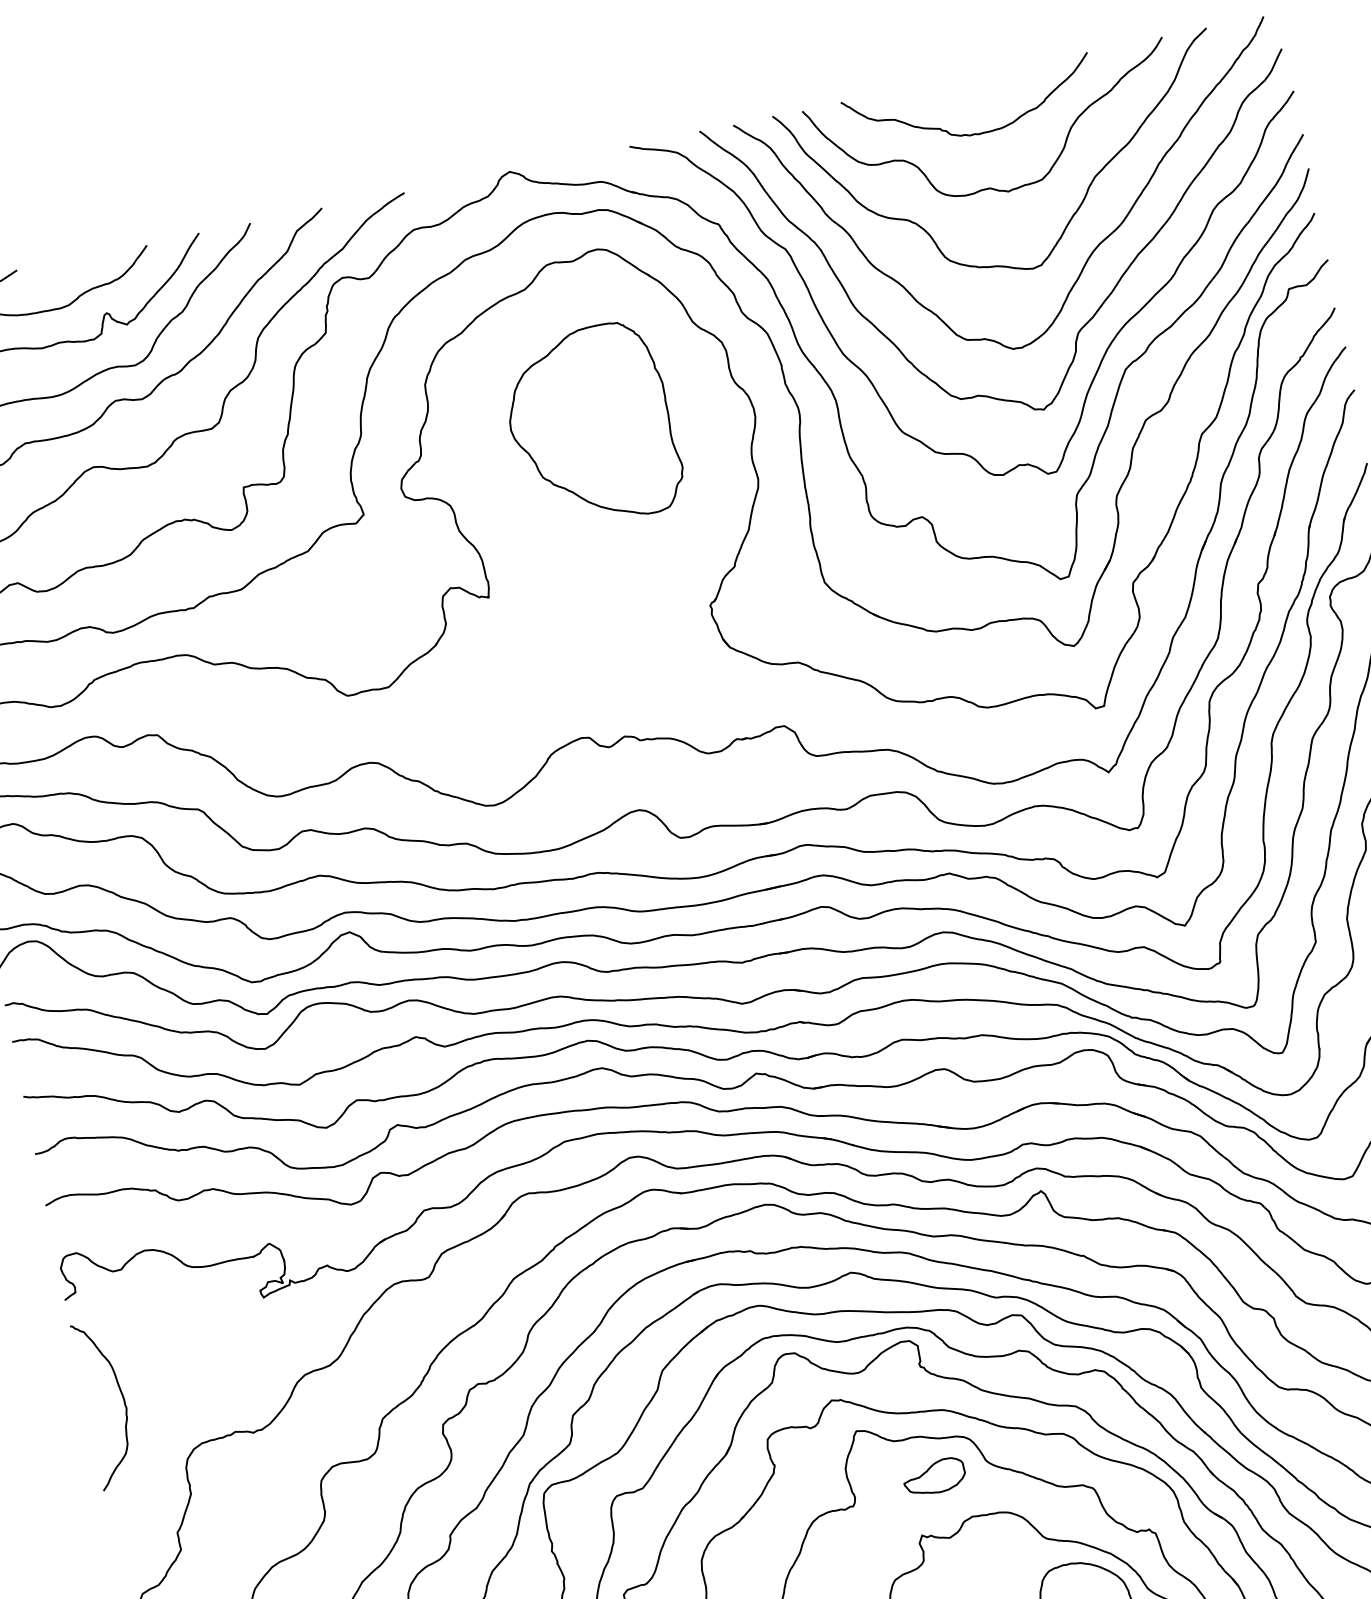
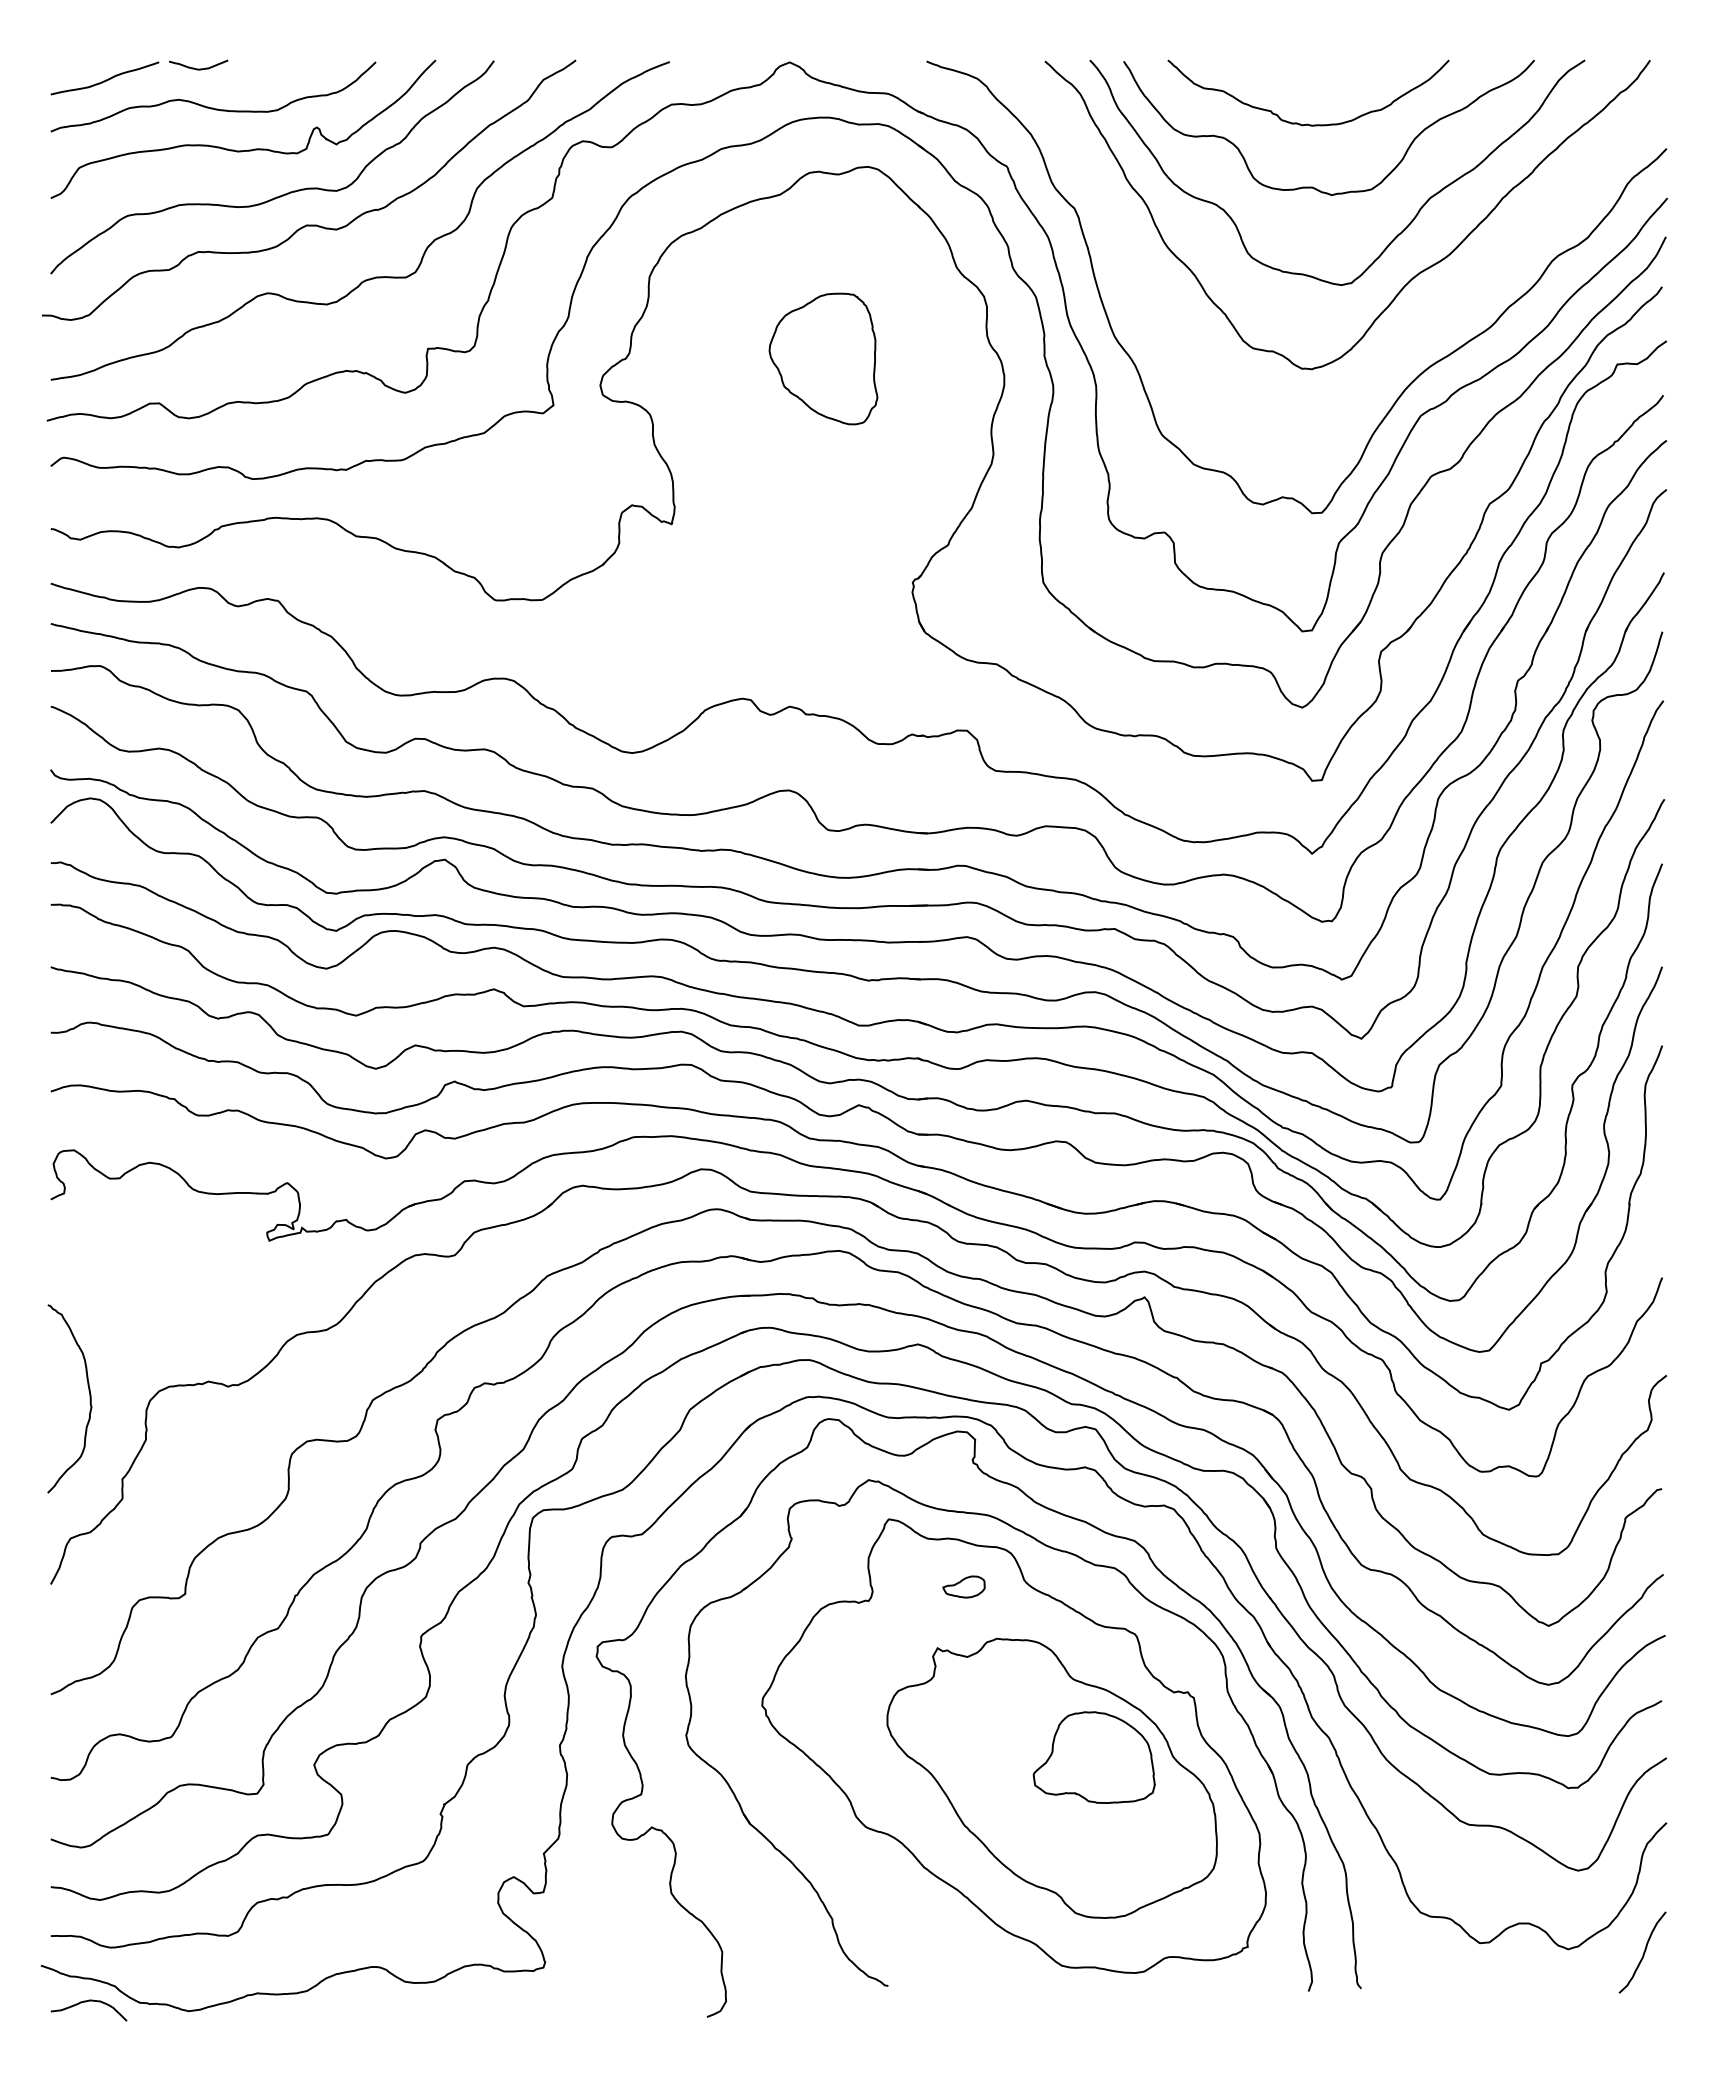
curve: (1104, 299) -> (1413, 334), removed
part: (592, 425) -> (823, 358), size x0.6
curve: (123, 1400) -> (89, 1398), moved
part: (933, 1476) -> (963, 1586), size x0.6

